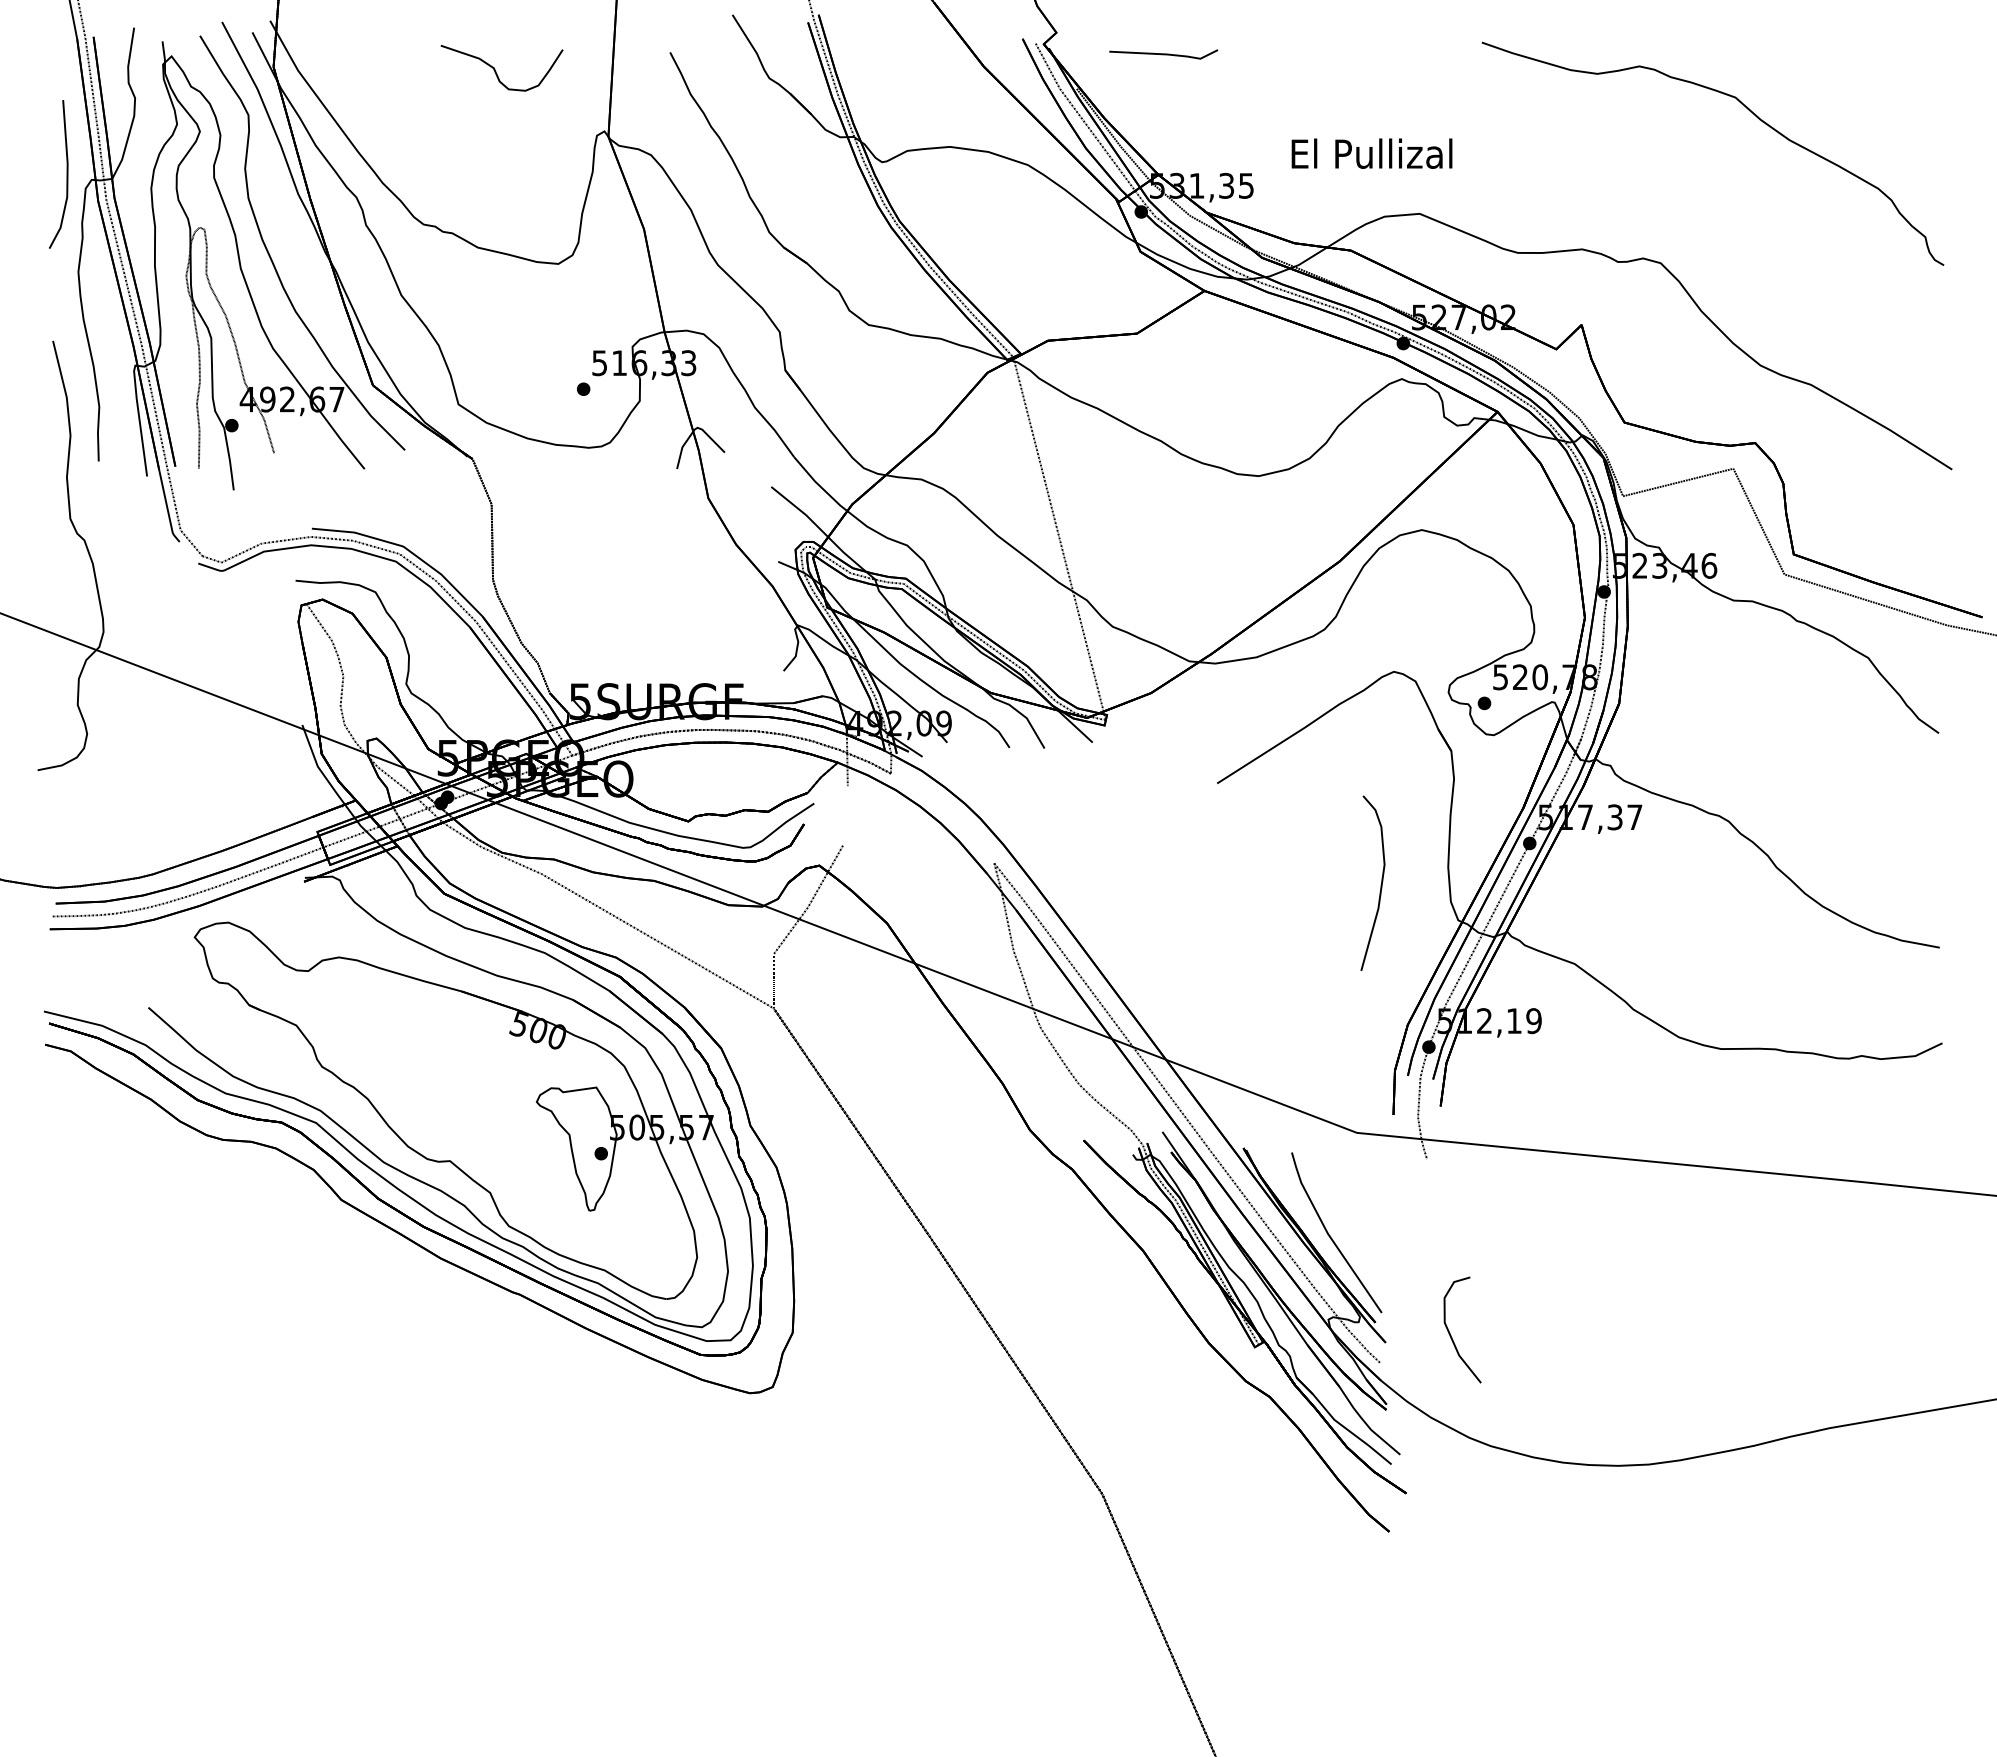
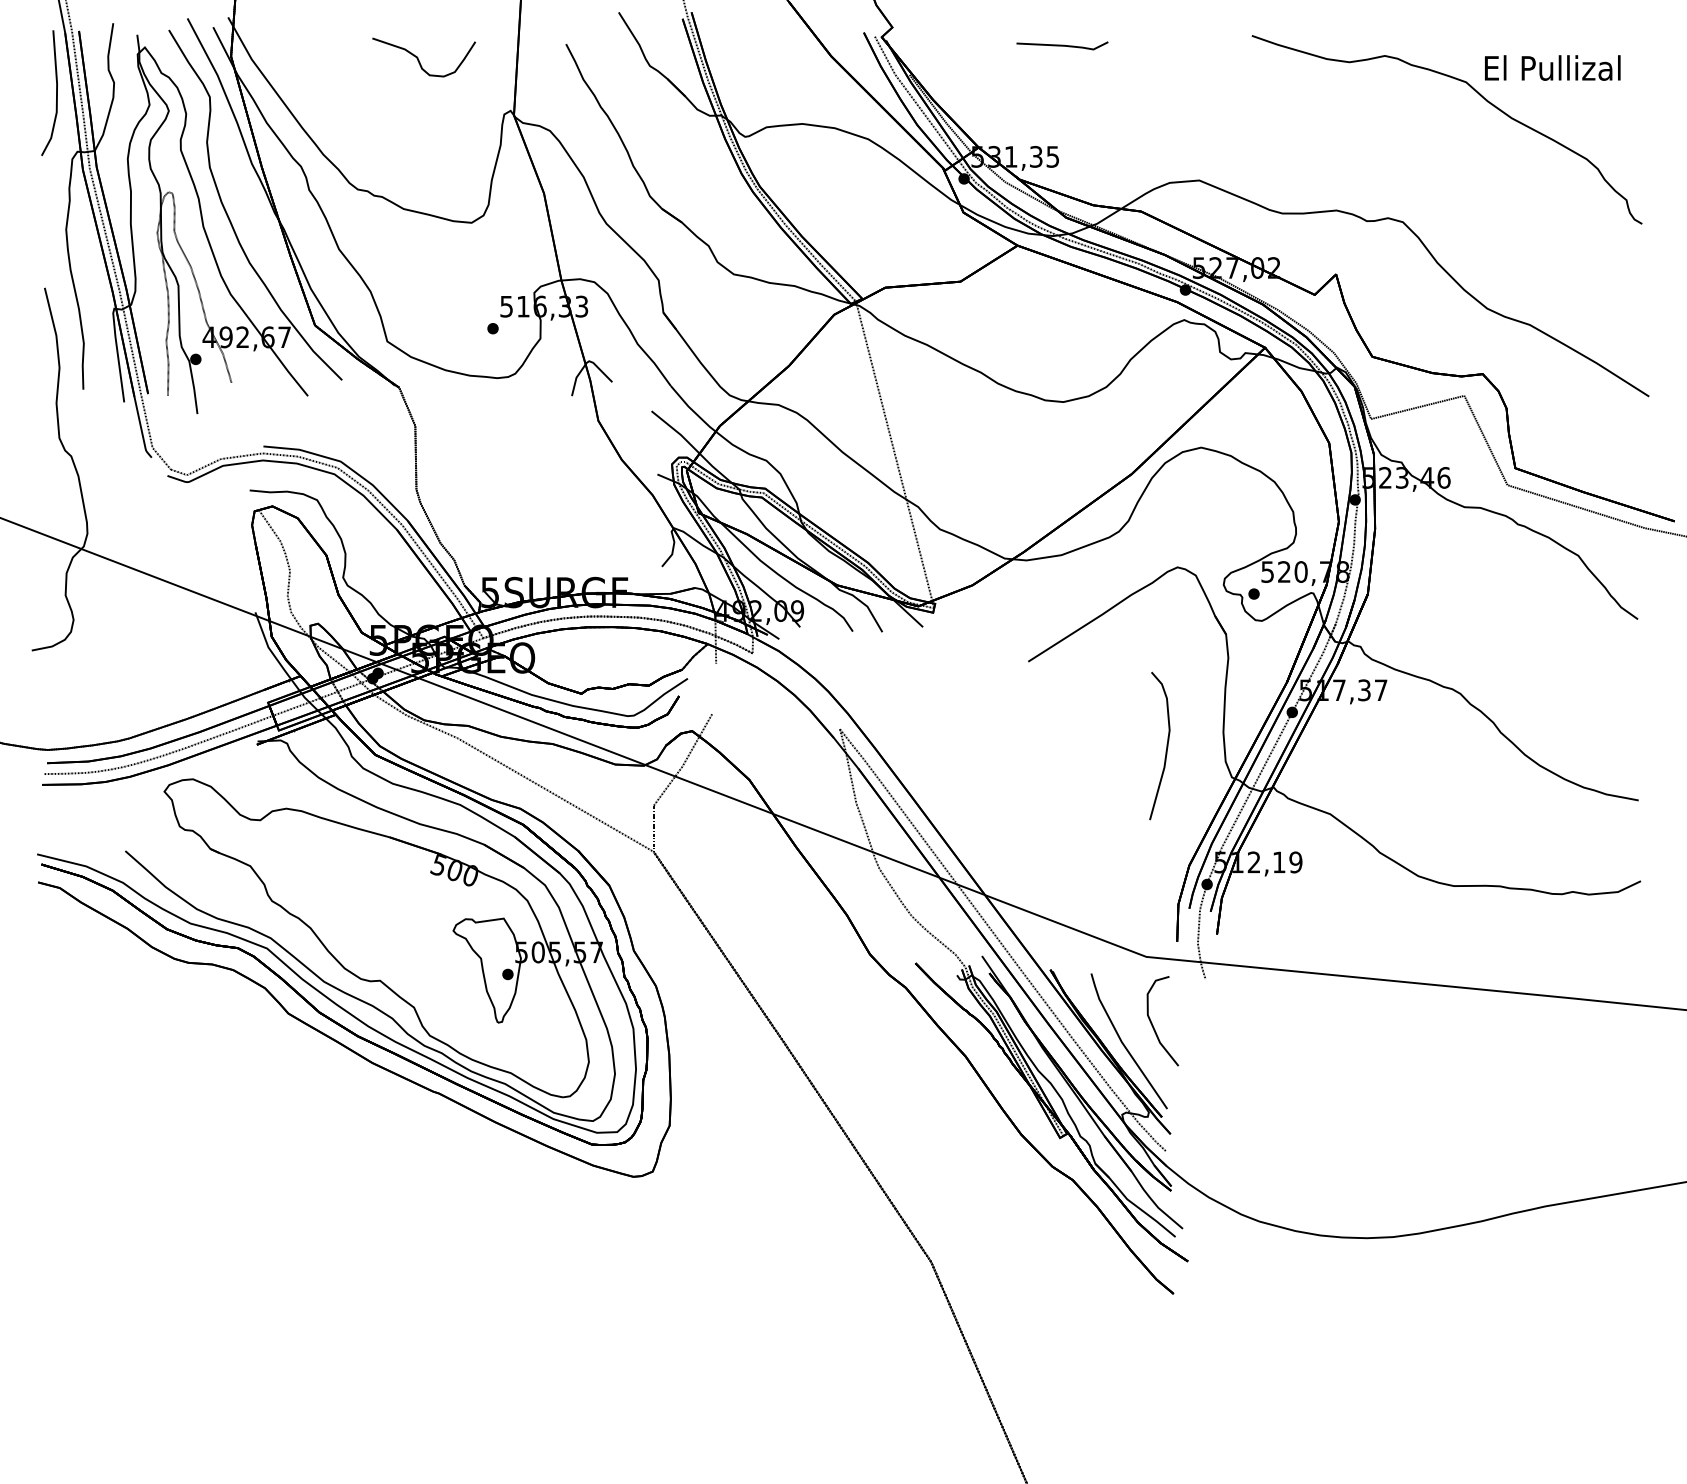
line: (1163, 54) -> (1062, 45), moved
text: (1371, 153) -> (1552, 67), moved
line: (66, 174) -> (56, 93), moved
curve: (1451, 1335) -> (1153, 1025), moved

